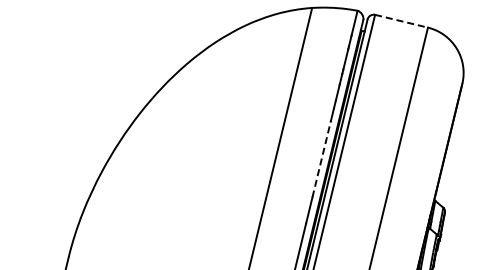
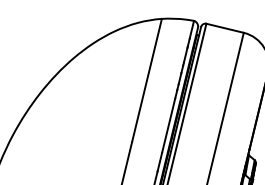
line: (402, 21) -> (225, 28), dashed -> solid
line: (321, 158) -> (168, 125), dashed -> solid

